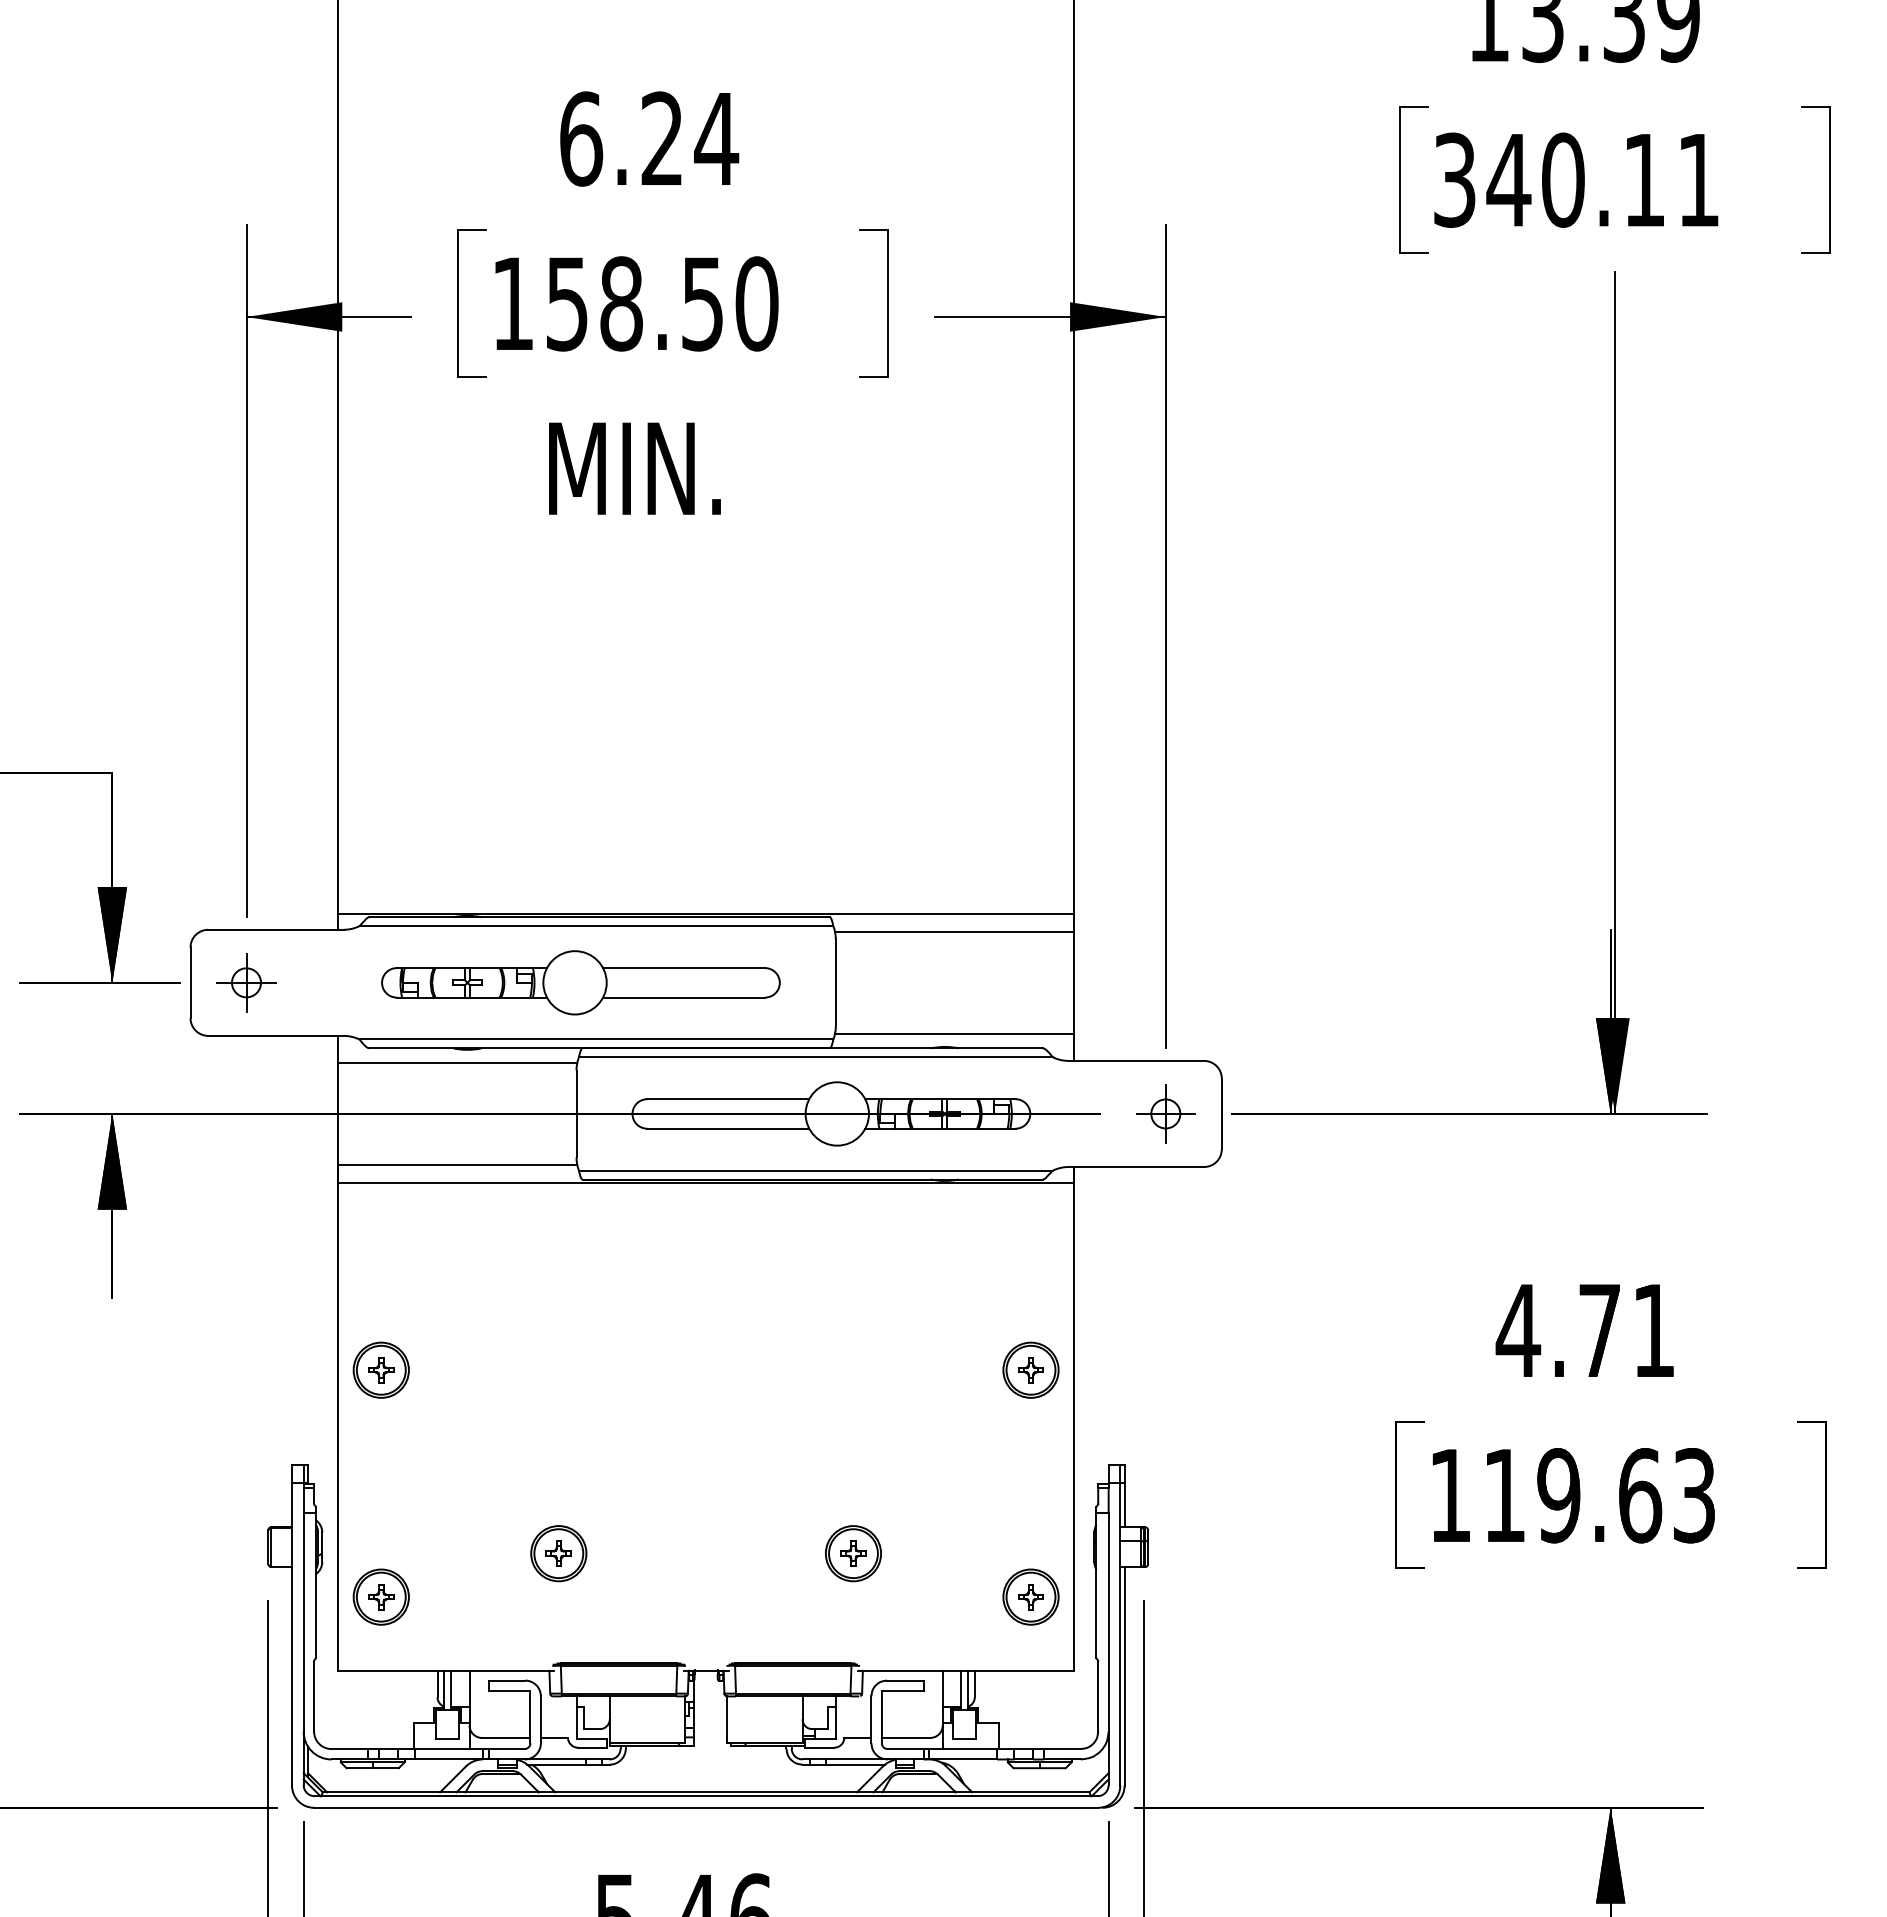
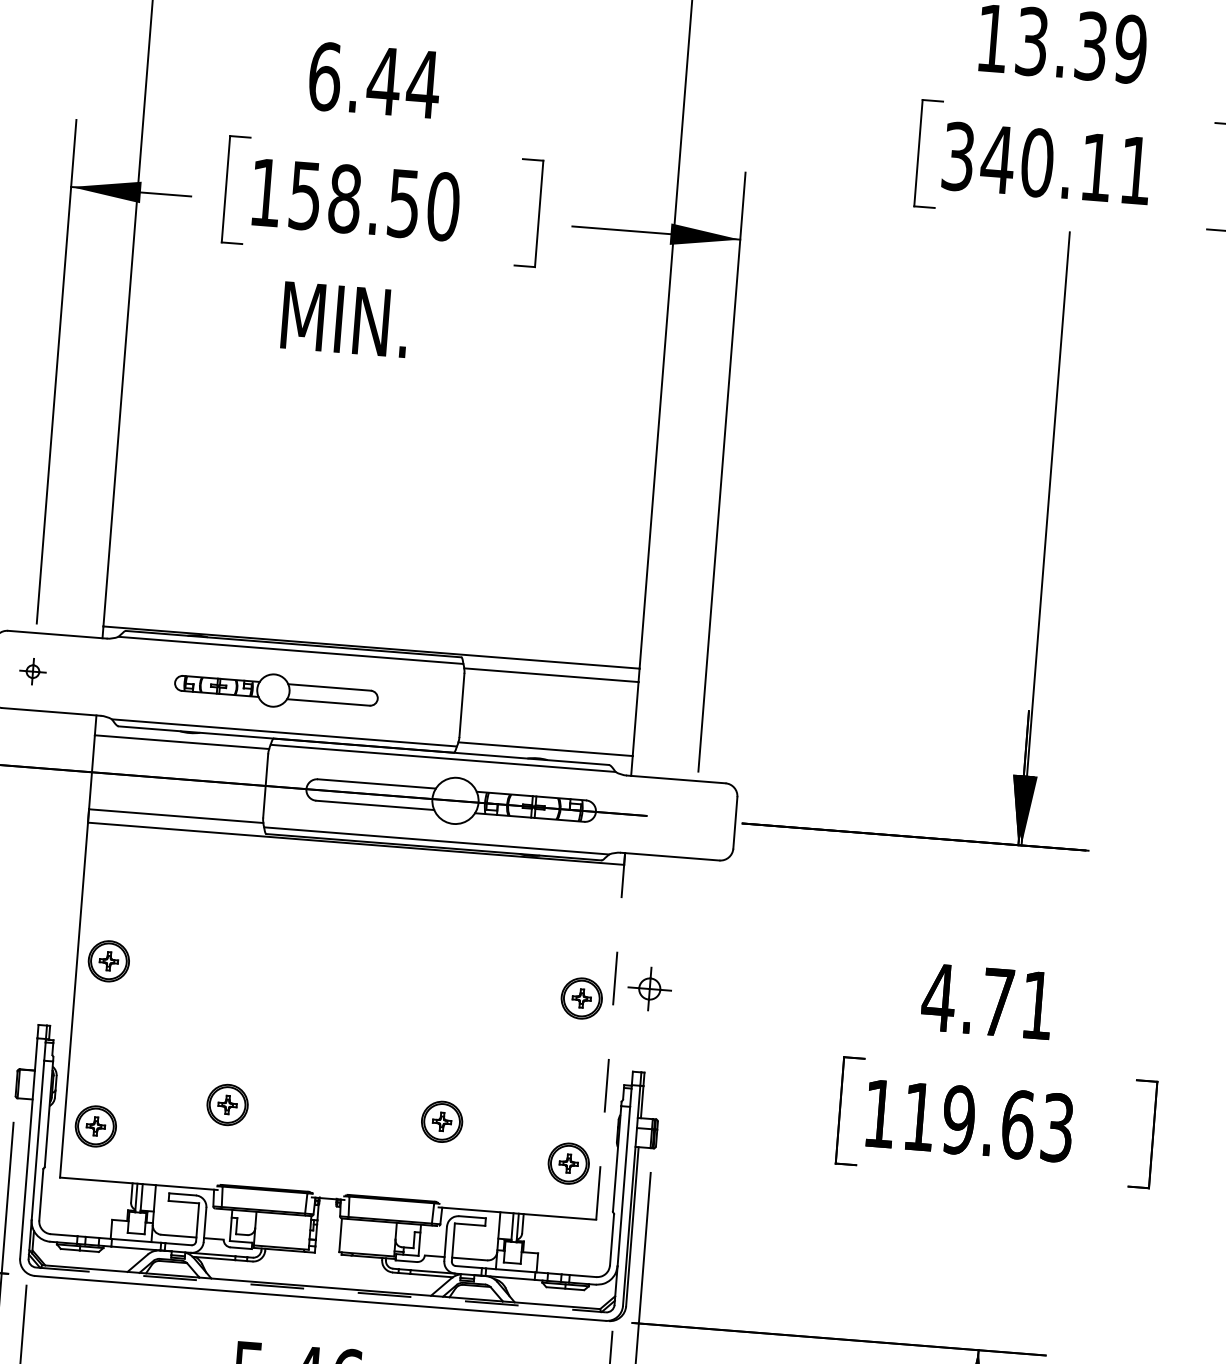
text: (661, 137) -> (383, 80), 6.24 -> 6.44
part: (246, 982) -> (33, 671), size x0.6
part: (580, 982) -> (276, 690), size x0.7
part: (1165, 1113) -> (649, 988), moved
line: (1074, 1426) -> (610, 1041), solid -> dashed
line: (706, 1796) -> (321, 1290), solid -> dashed

